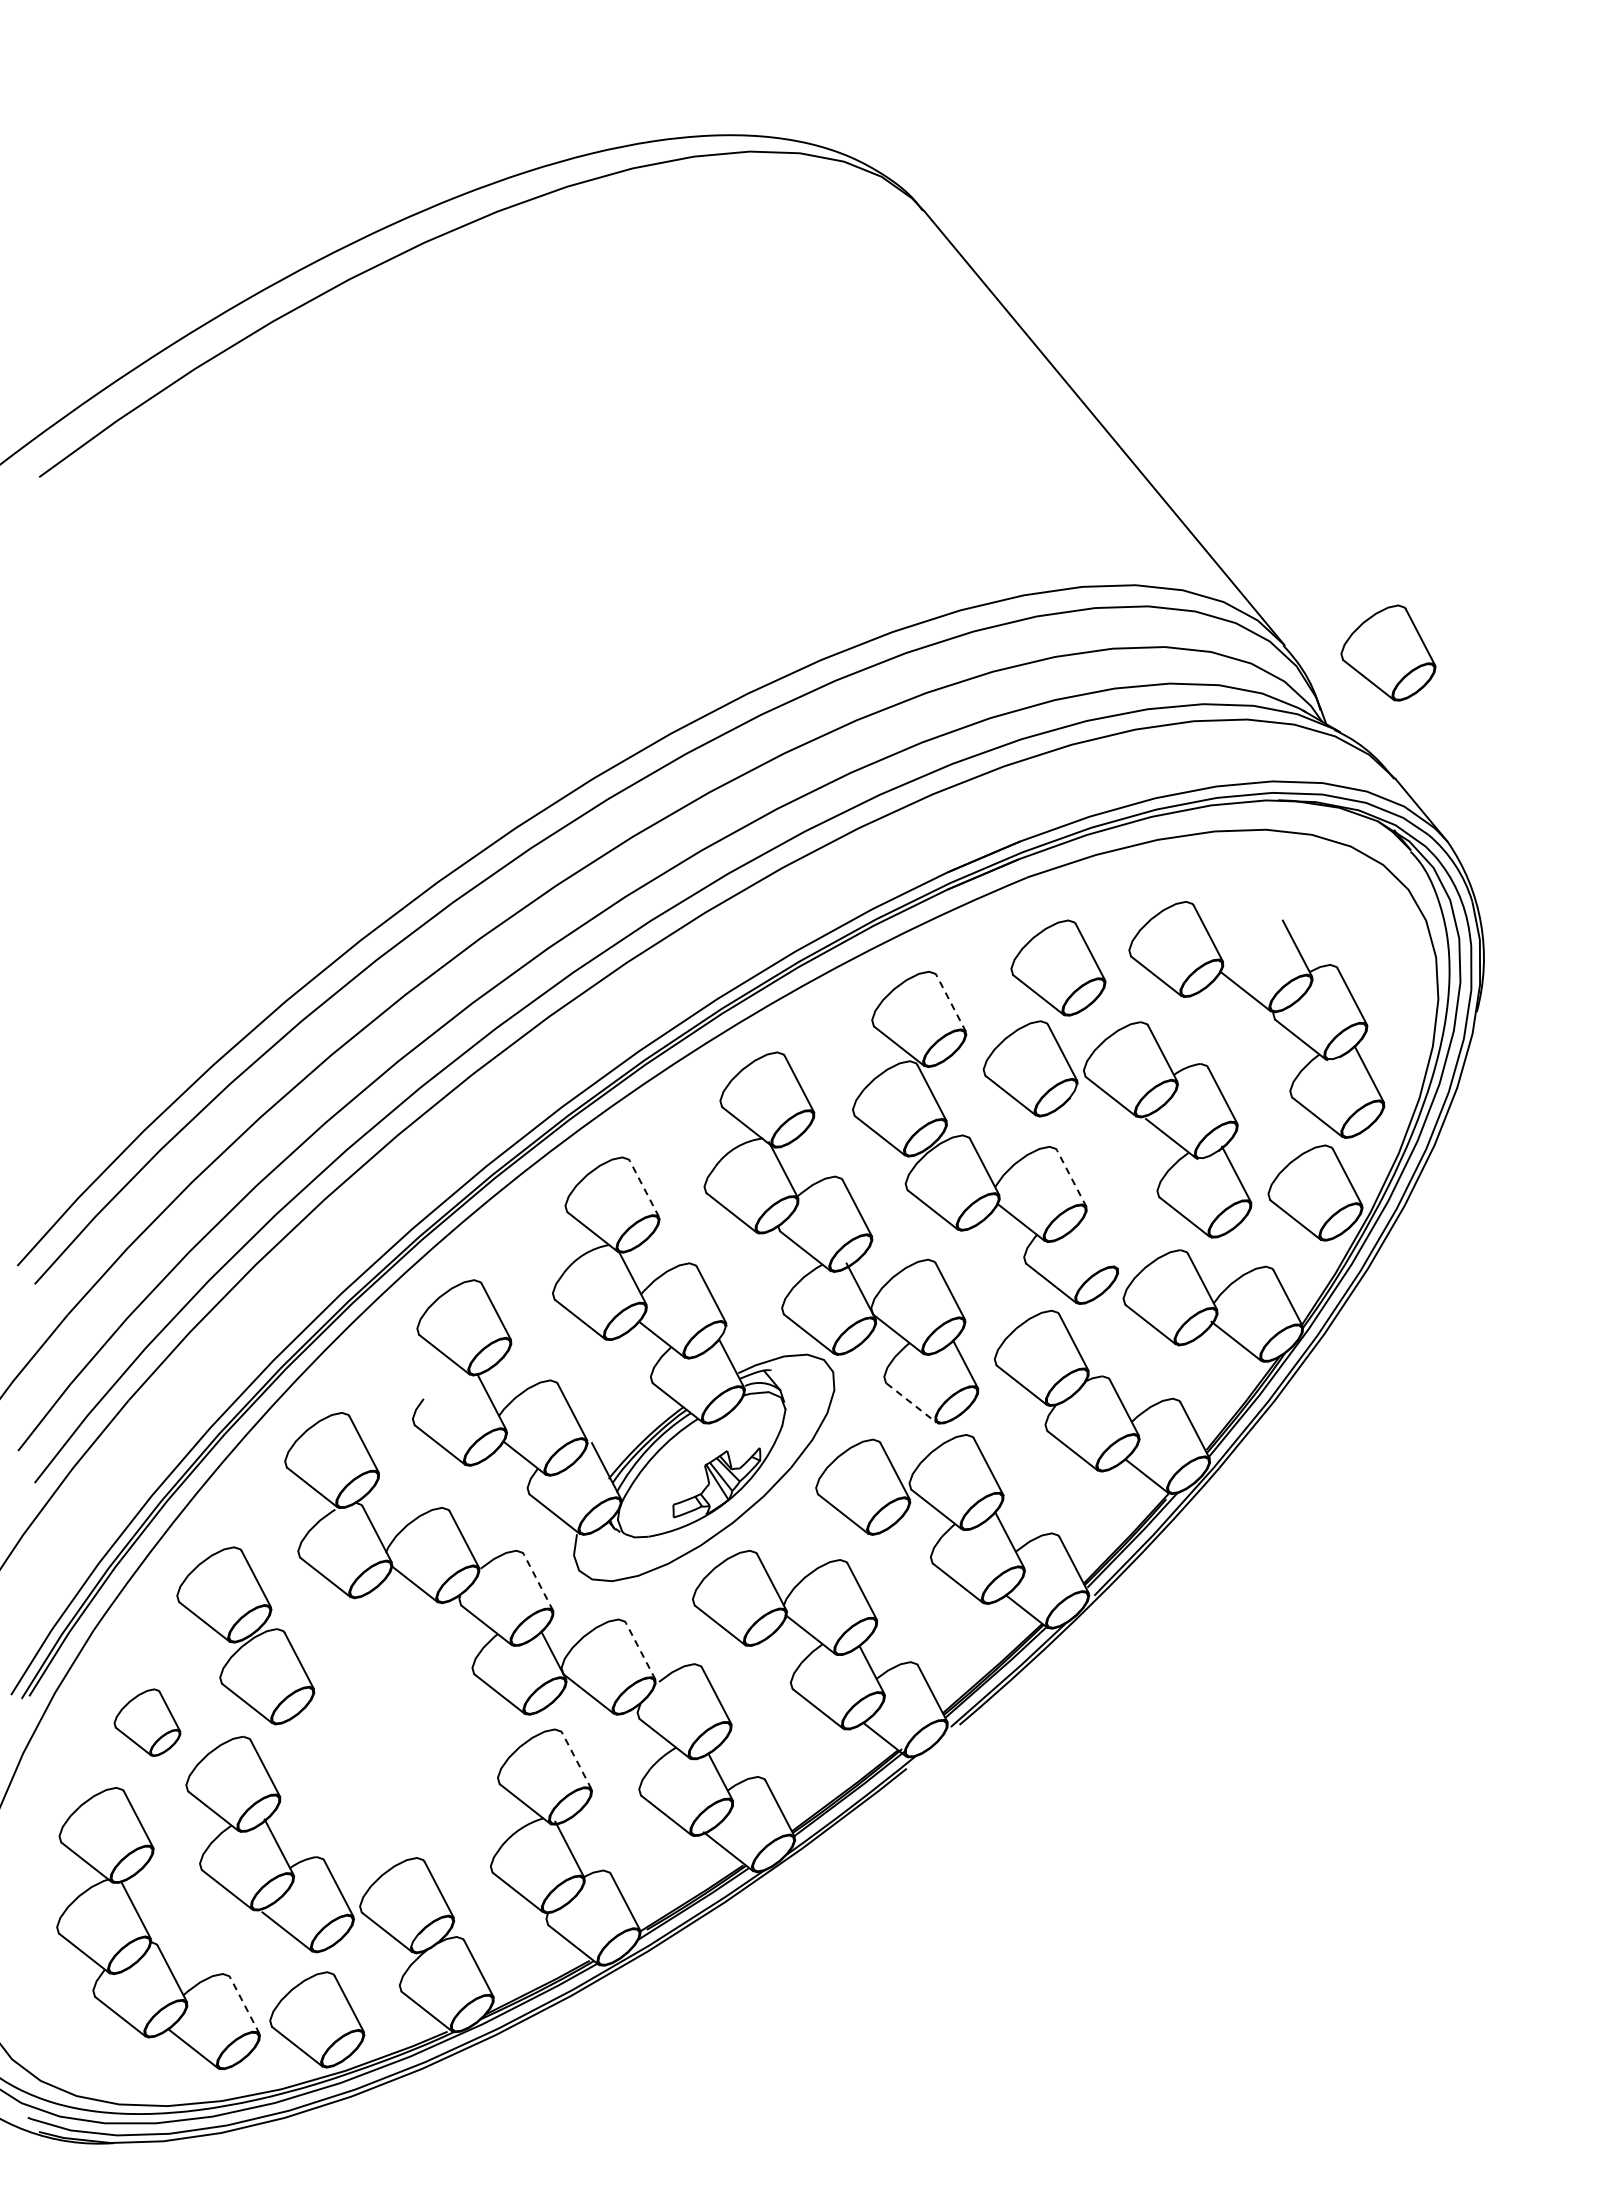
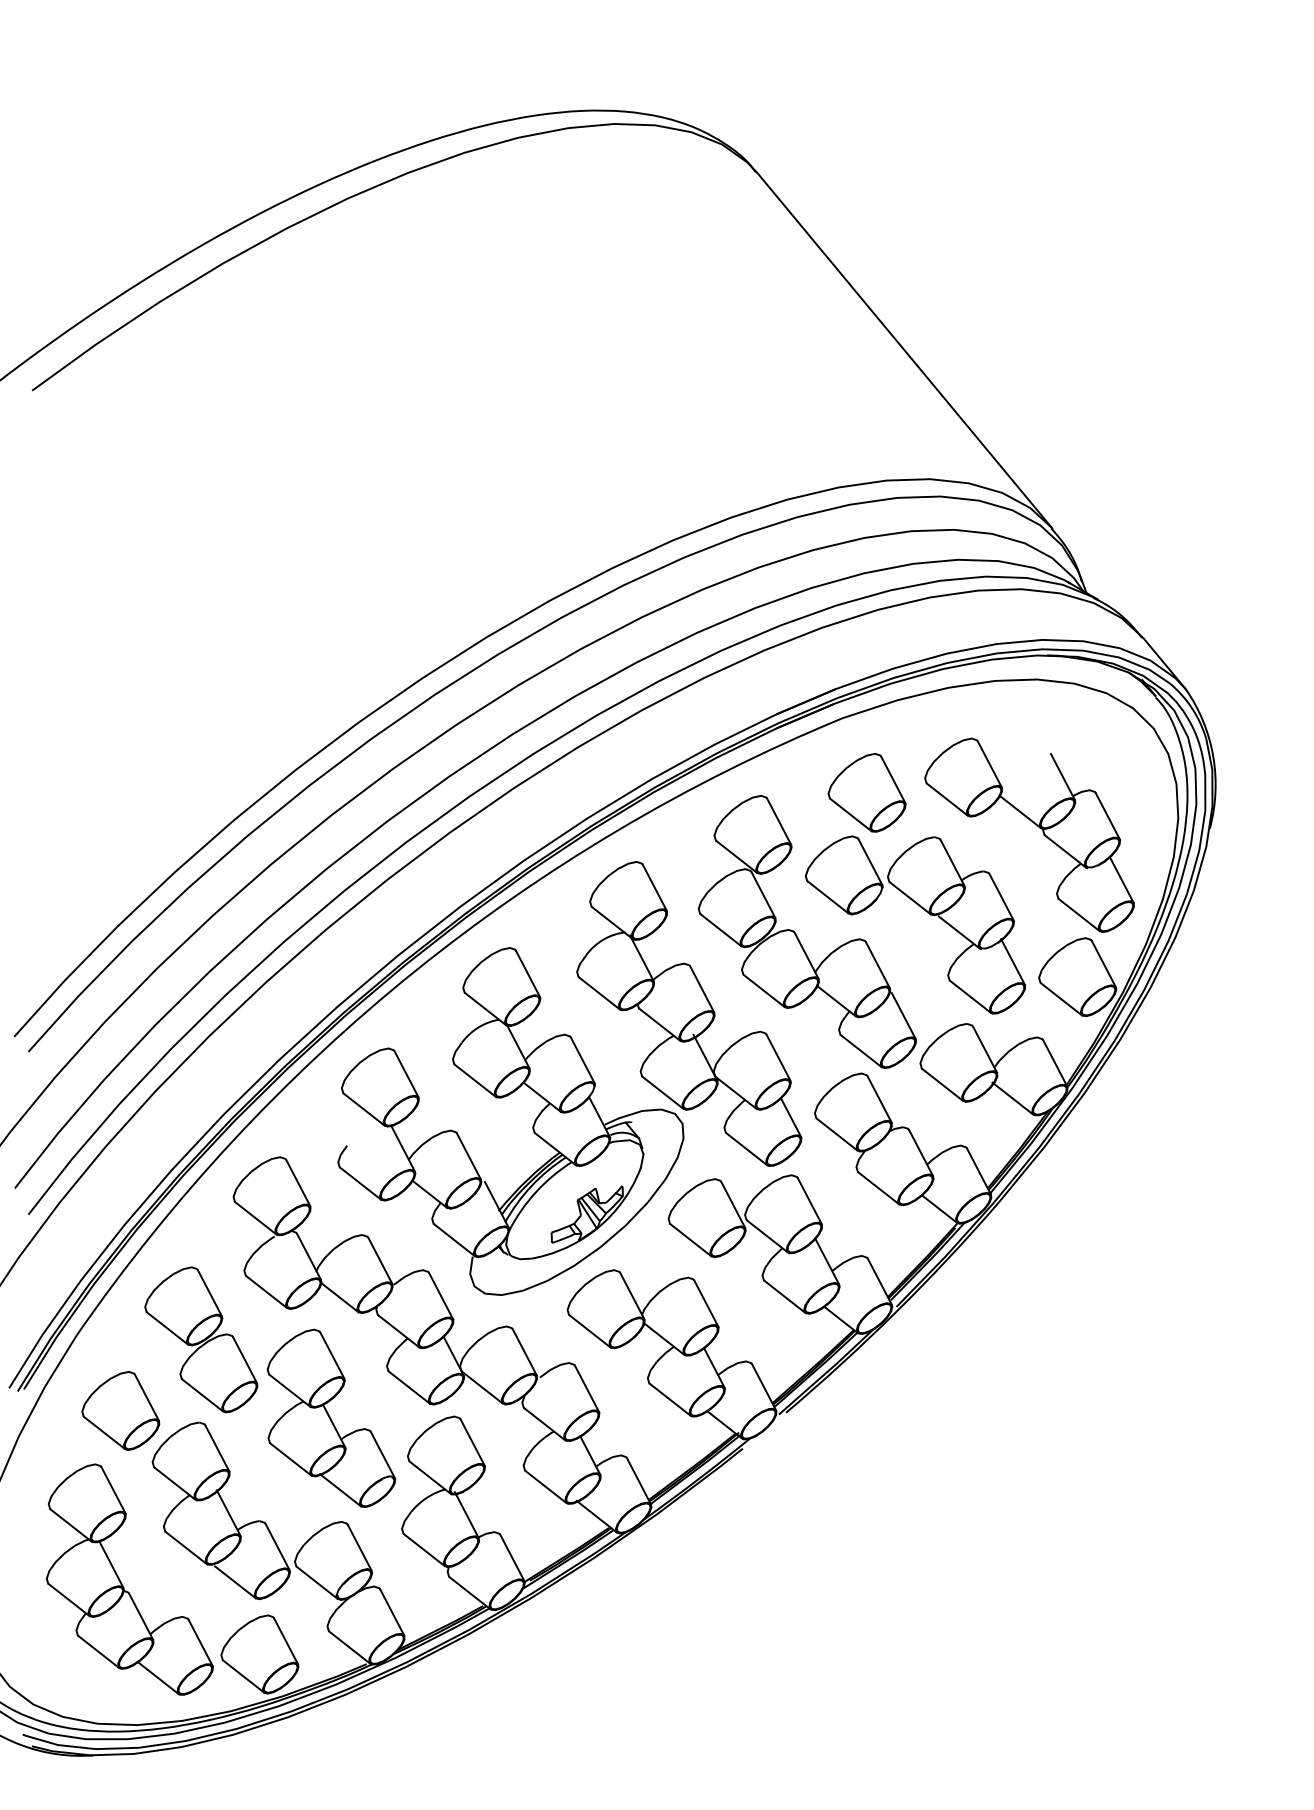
part: (1388, 652) -> (1137, 534), removed
line: (951, 1003) -> (779, 821), dashed -> solid
line: (1071, 1178) -> (877, 965), dashed -> solid
line: (644, 1189) -> (527, 974), dashed -> solid
line: (1102, 1240) -> (903, 1016), added
line: (911, 1403) -> (746, 1149), dashed -> solid
line: (538, 1582) -> (441, 1296), dashed -> solid
line: (640, 1651) -> (524, 1352), dashed -> solid
part: (147, 1722) -> (120, 1410), size x1.43
part: (404, 1731) -> (331, 1418), added
line: (576, 1761) -> (472, 1442), dashed -> solid
line: (244, 2005) -> (200, 1642), dashed -> solid

